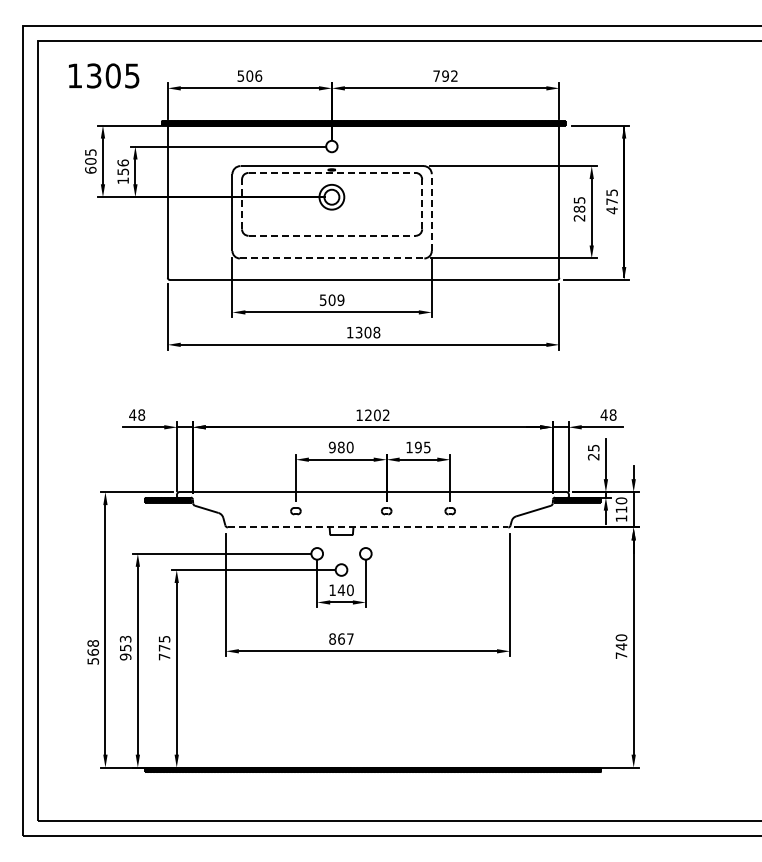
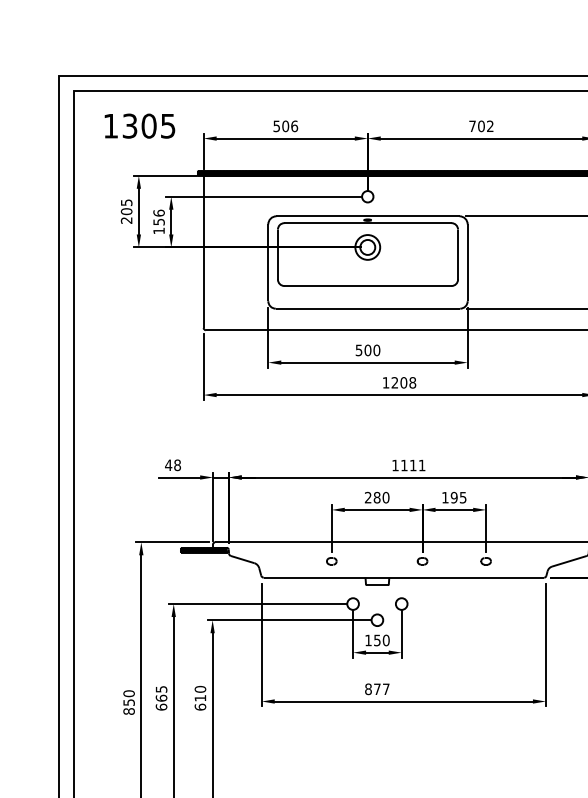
text: (445, 75) -> (481, 125), 792 -> 702
text: (90, 169) -> (126, 219), 605 -> 205
line: (332, 172) -> (368, 222), dashed -> solid
line: (242, 204) -> (278, 254), dashed -> solid
line: (422, 204) -> (458, 254), dashed -> solid
line: (431, 212) -> (467, 262), dashed -> solid
line: (332, 235) -> (368, 285), dashed -> solid
line: (332, 258) -> (368, 308), dashed -> solid
text: (340, 299) -> (376, 349), 509 -> 500
text: (358, 332) -> (394, 382), 1308 -> 1208
text: (377, 415) -> (413, 465), 1202 -> 1111
text: (331, 447) -> (367, 497), 980 -> 280
line: (368, 527) -> (404, 577), dashed -> solid
text: (341, 590) -> (377, 640), 140 -> 150
text: (341, 638) -> (377, 688), 867 -> 877
text: (125, 647) -> (161, 697), 953 -> 665
text: (164, 647) -> (200, 697), 775 -> 610
text: (93, 652) -> (129, 702), 568 -> 850

